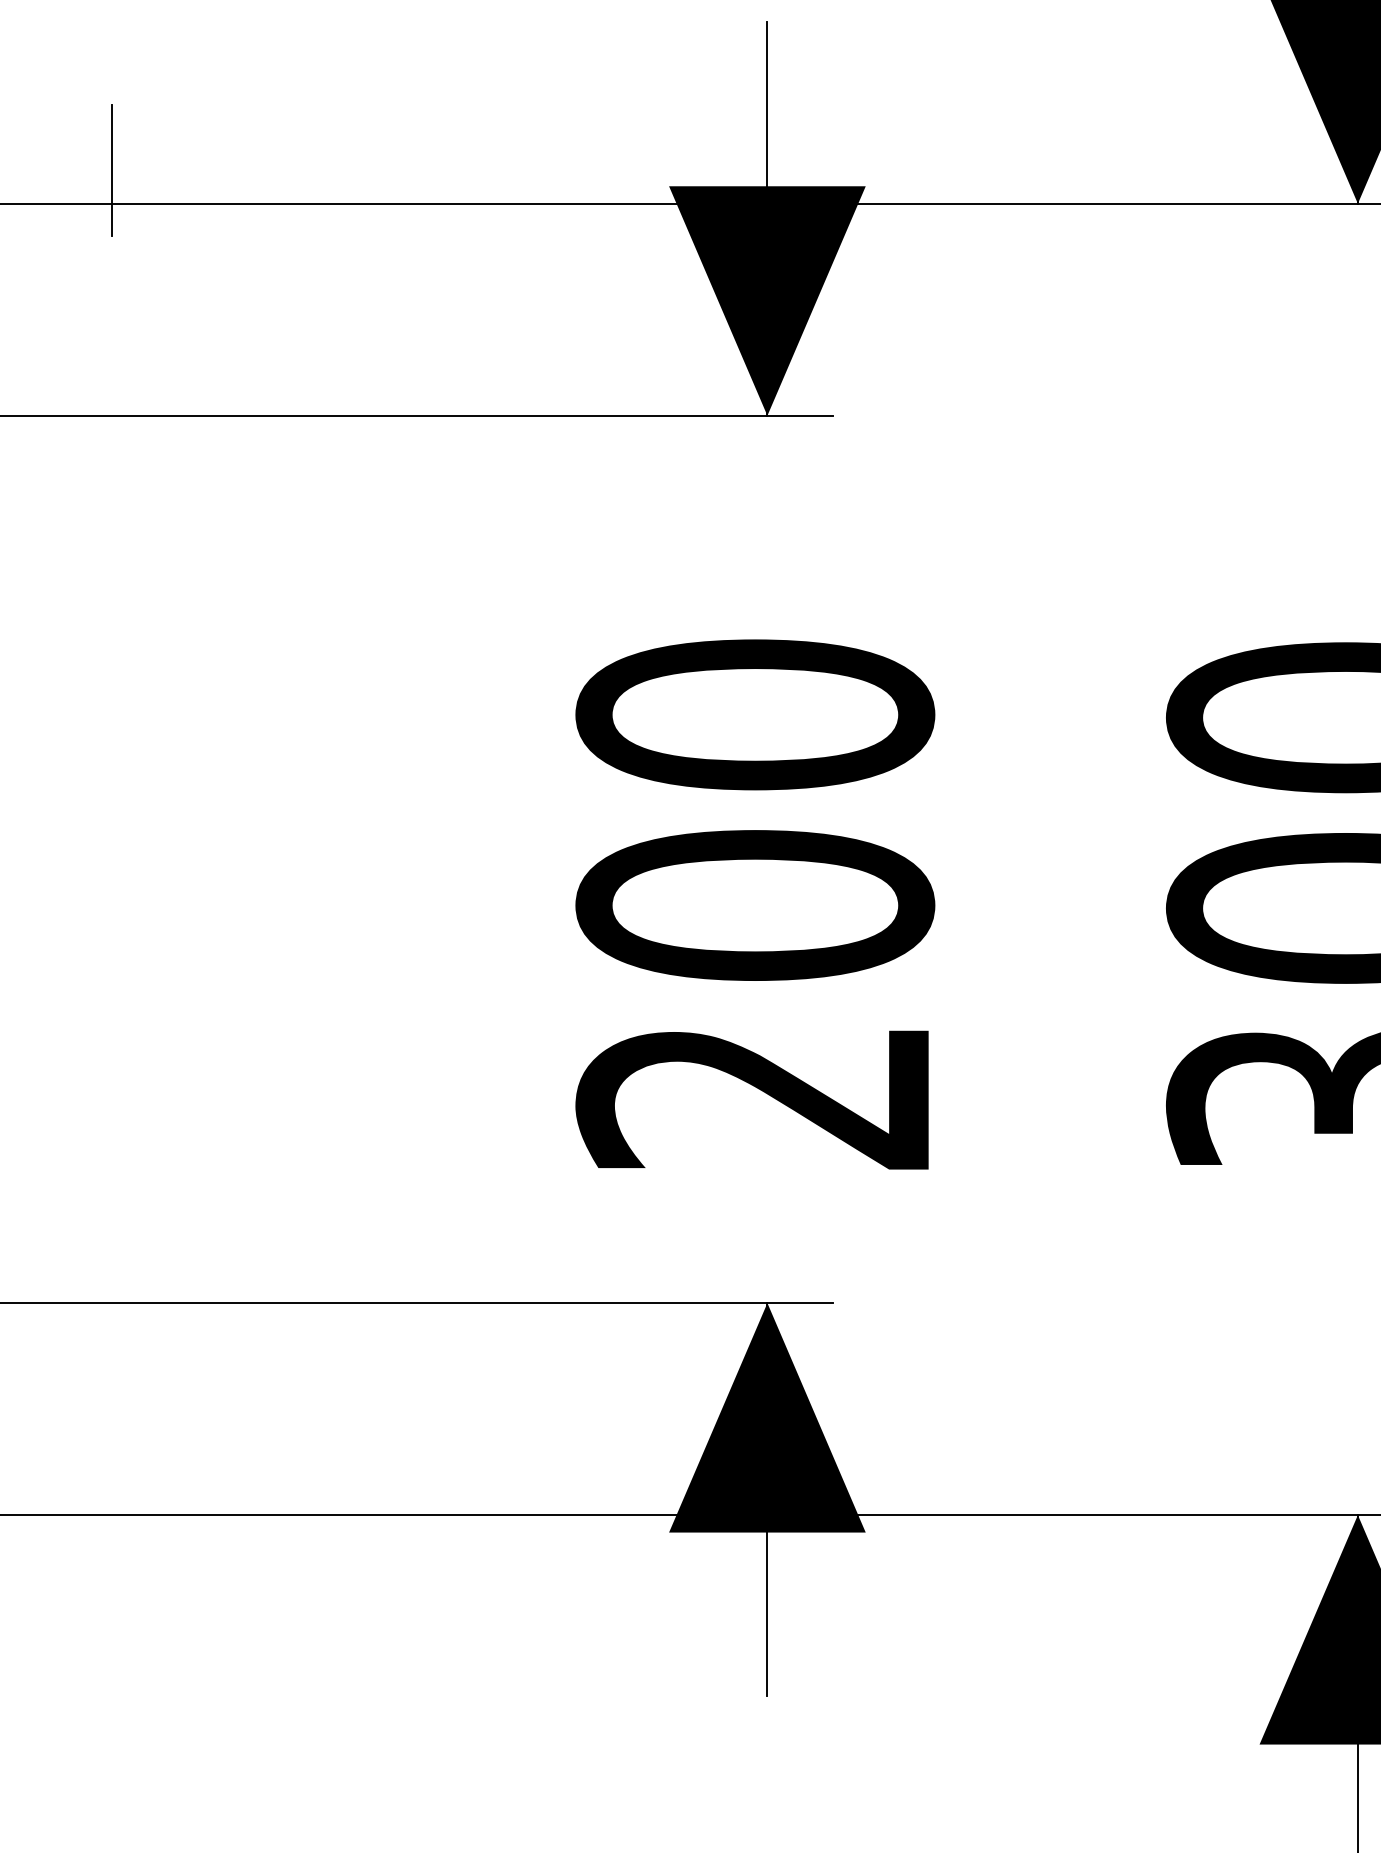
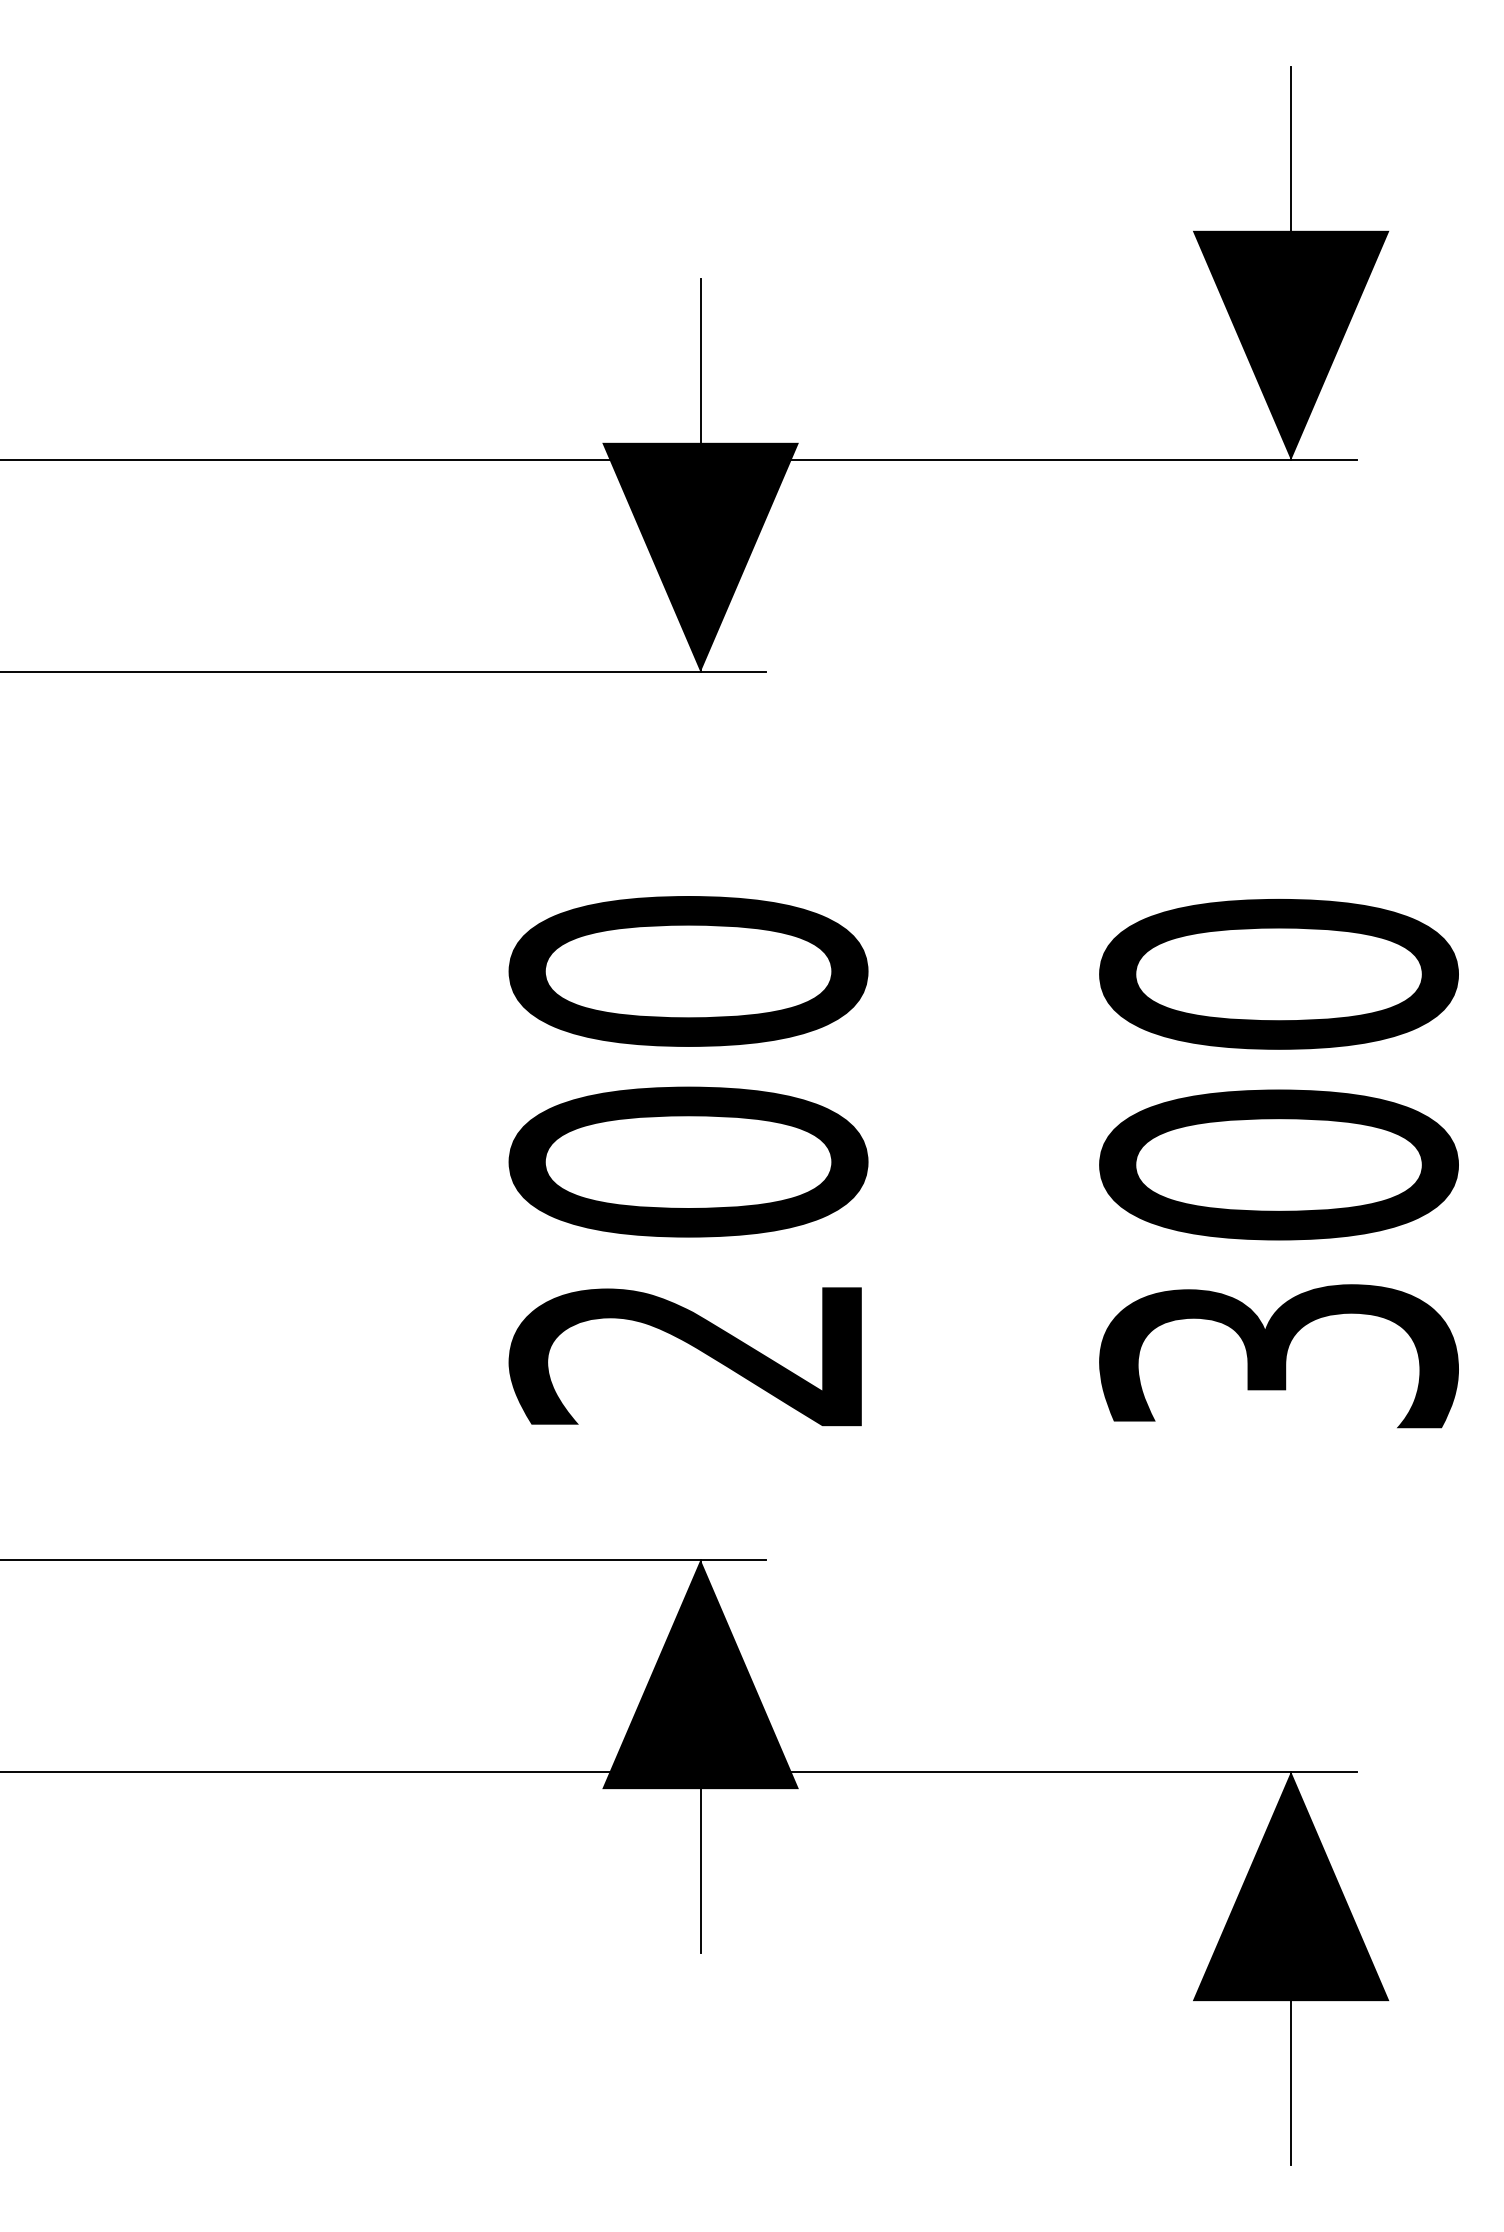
line: (111, 169) -> (44, 426), removed

